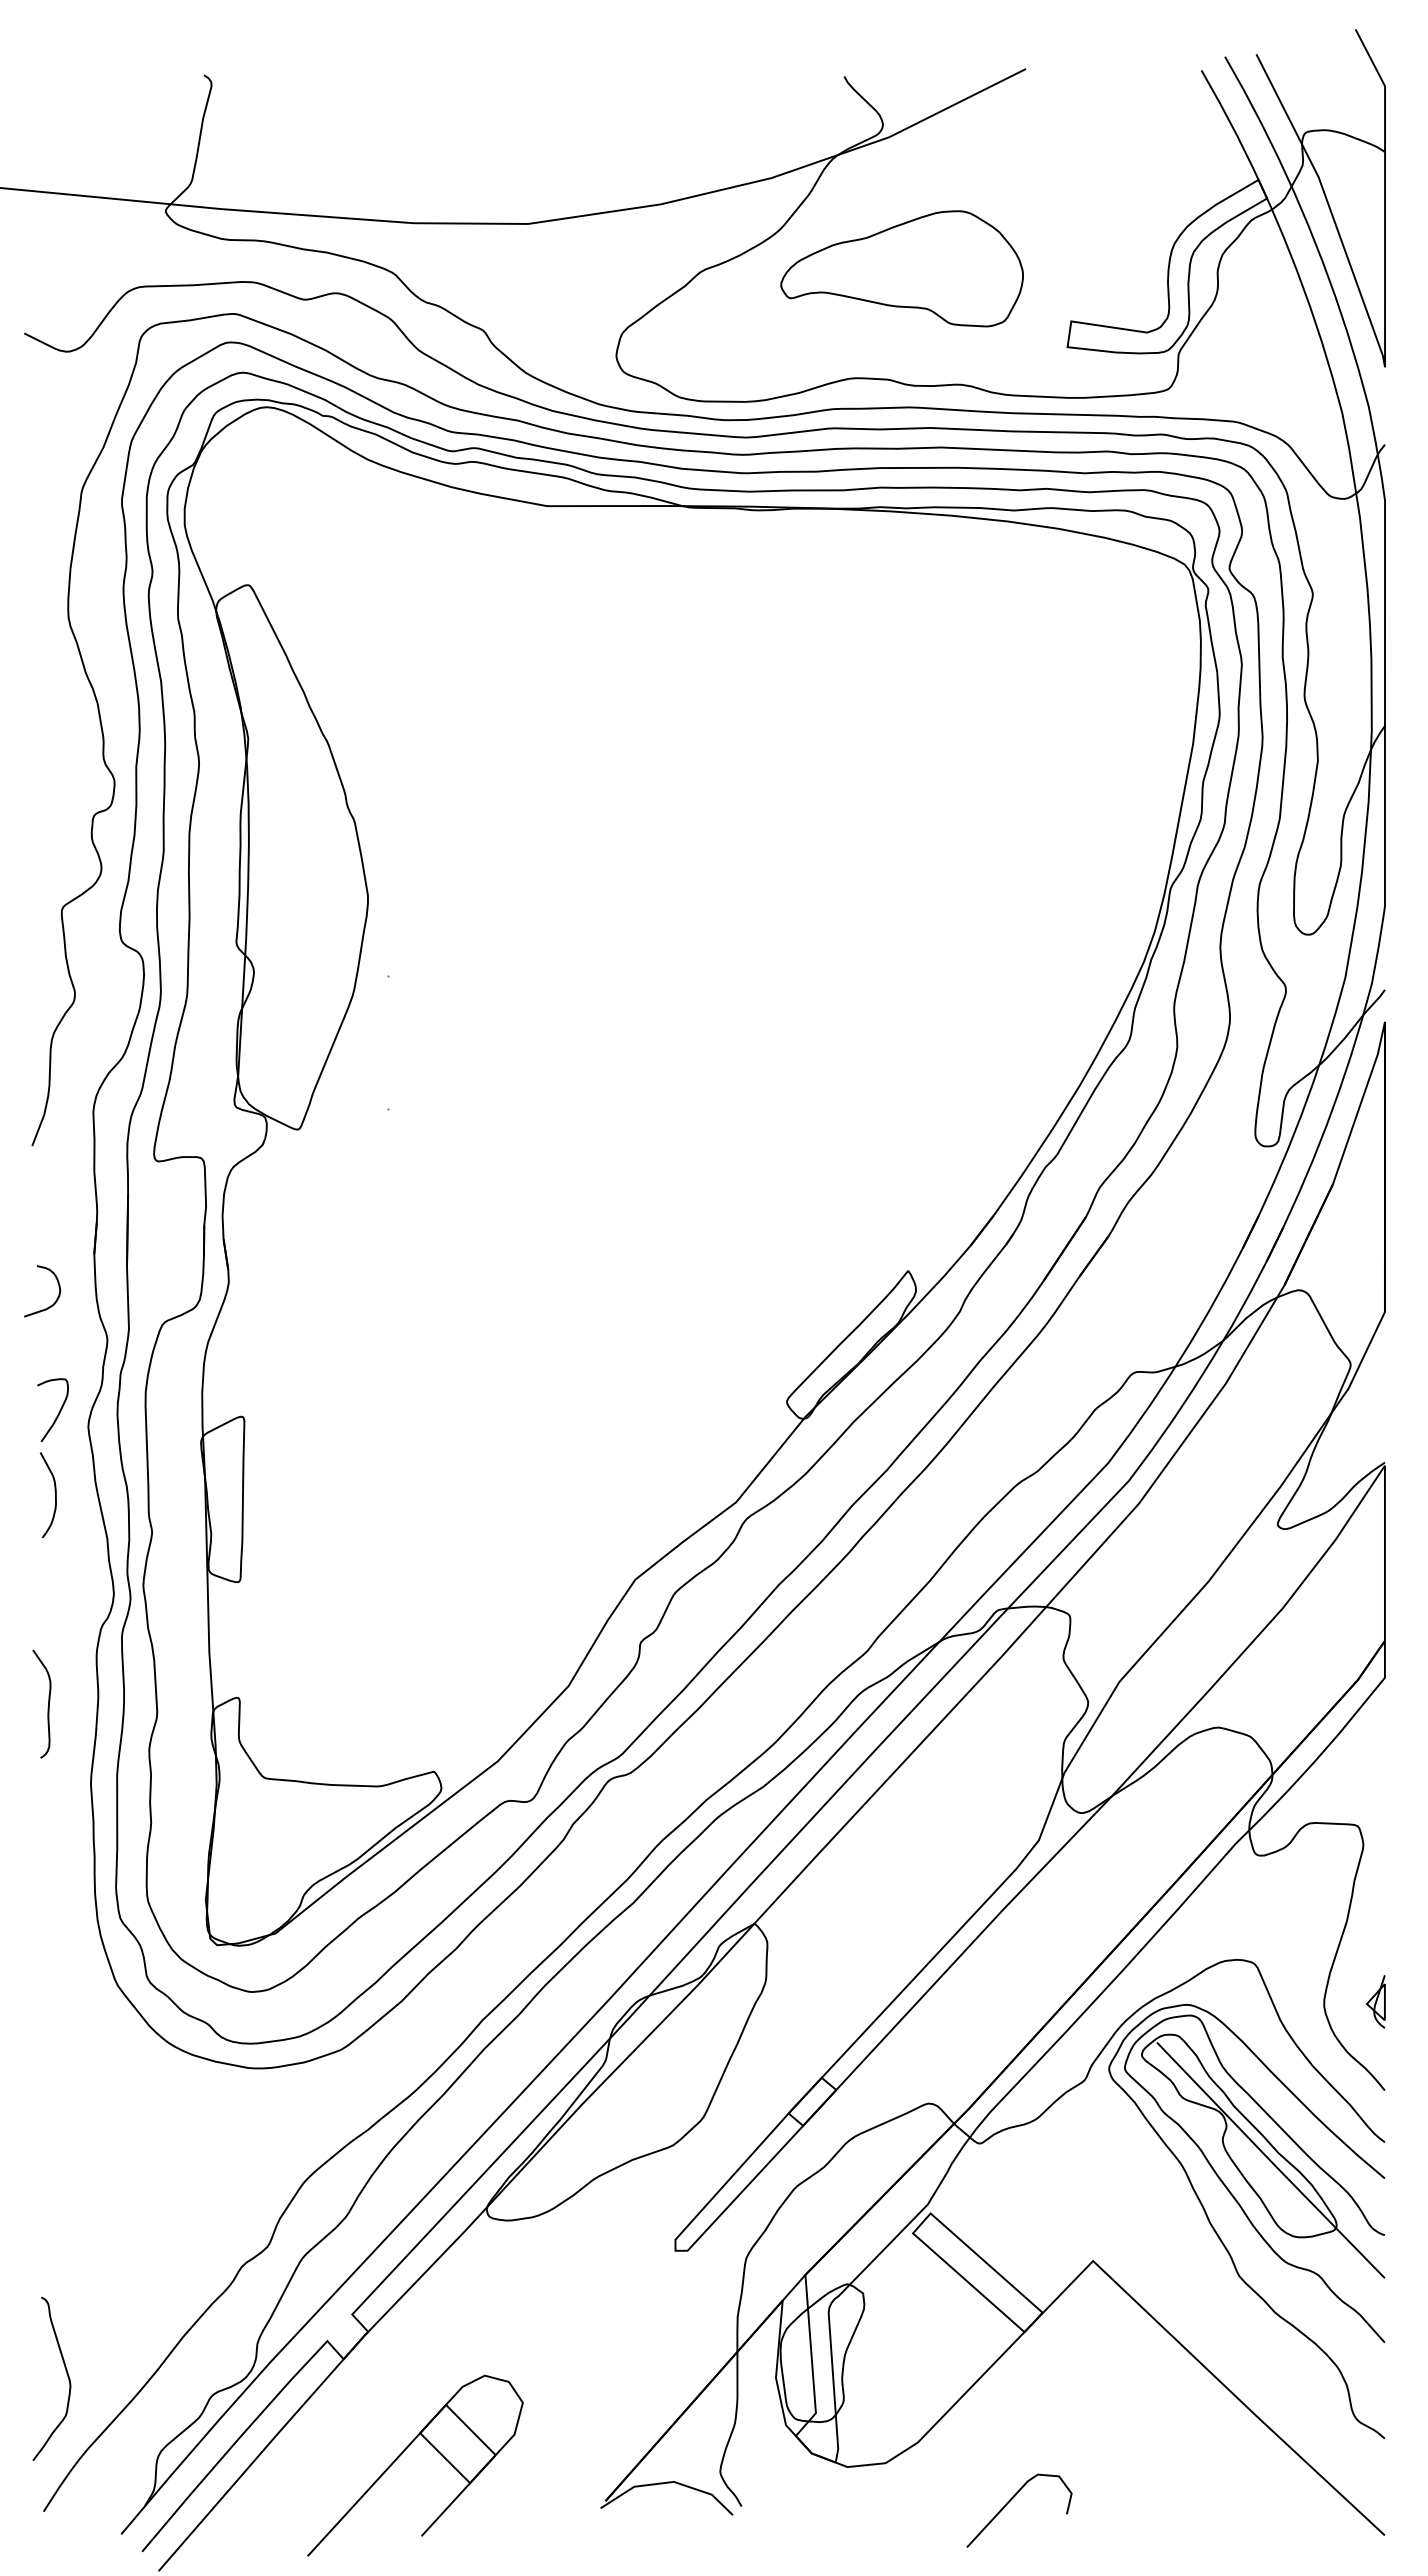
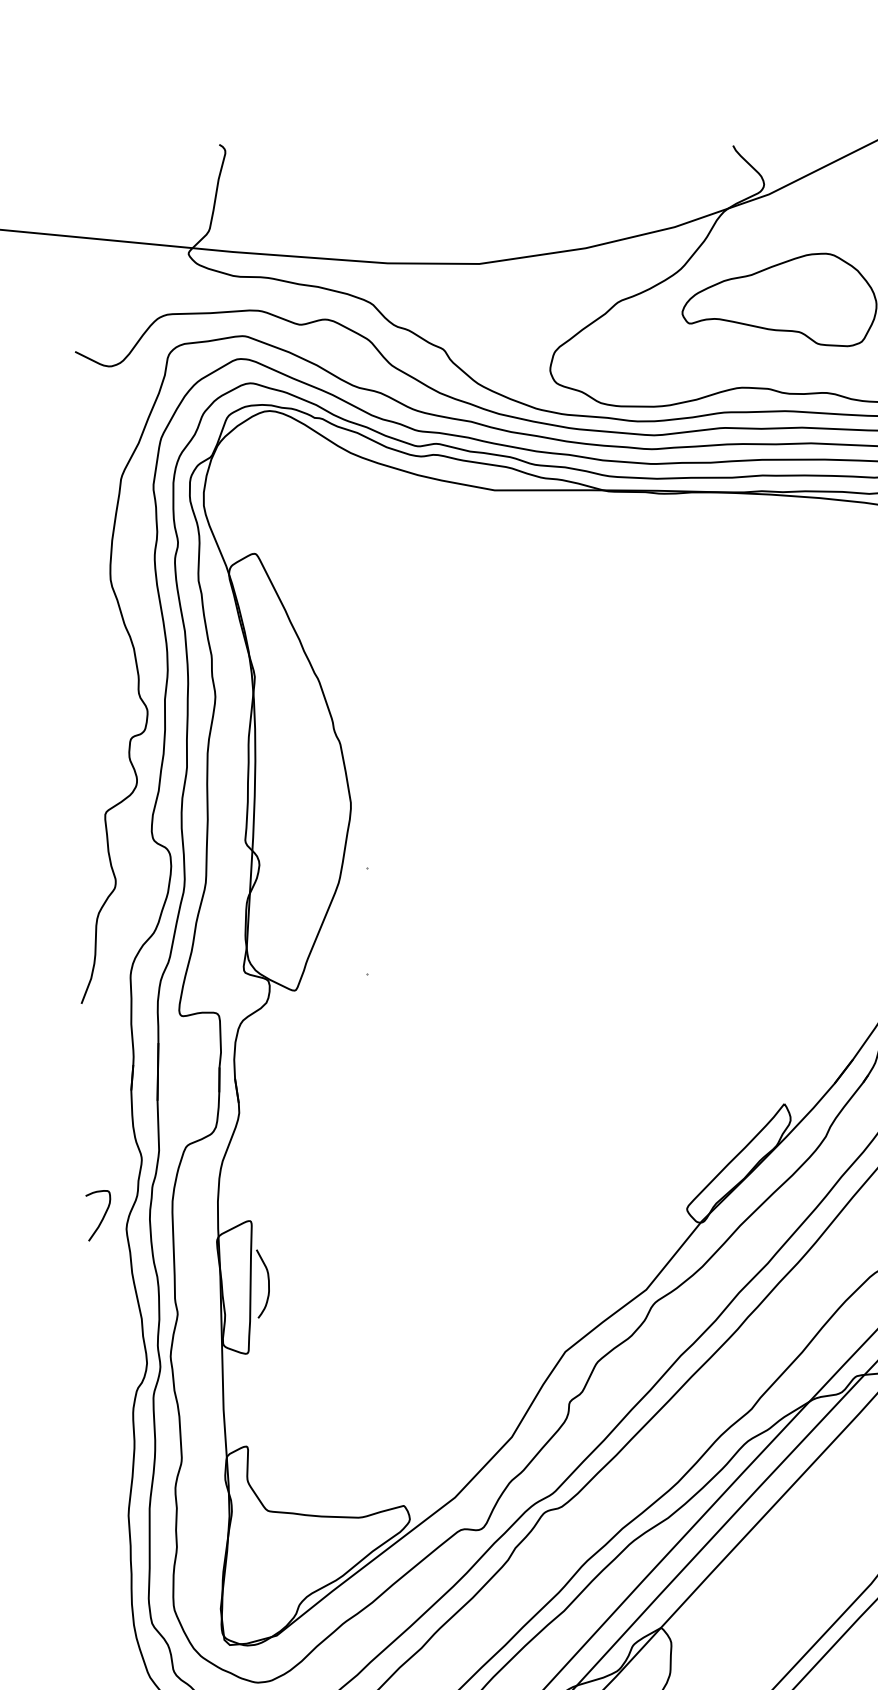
curve: (56, 1298) -> (100, 1126), removed
curve: (55, 1495) -> (268, 1284), moved
curve: (48, 1703) -> (94, 1451), removed

